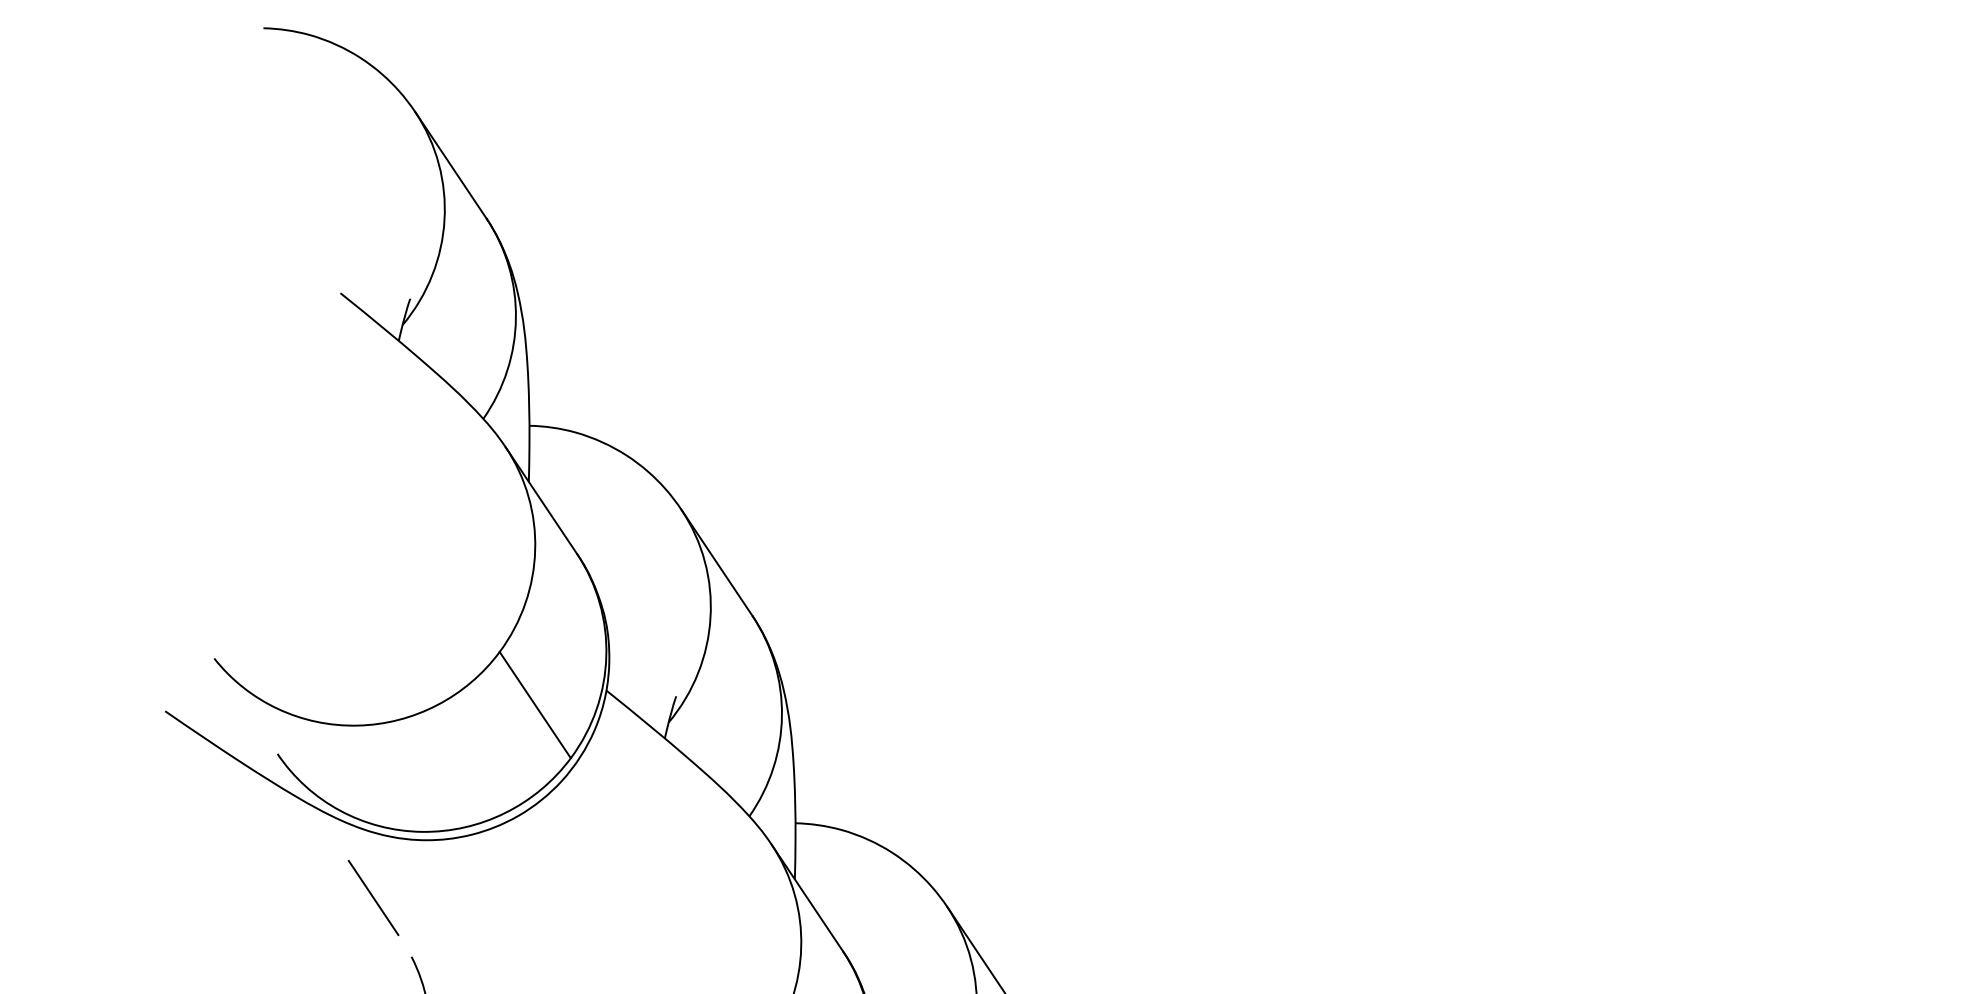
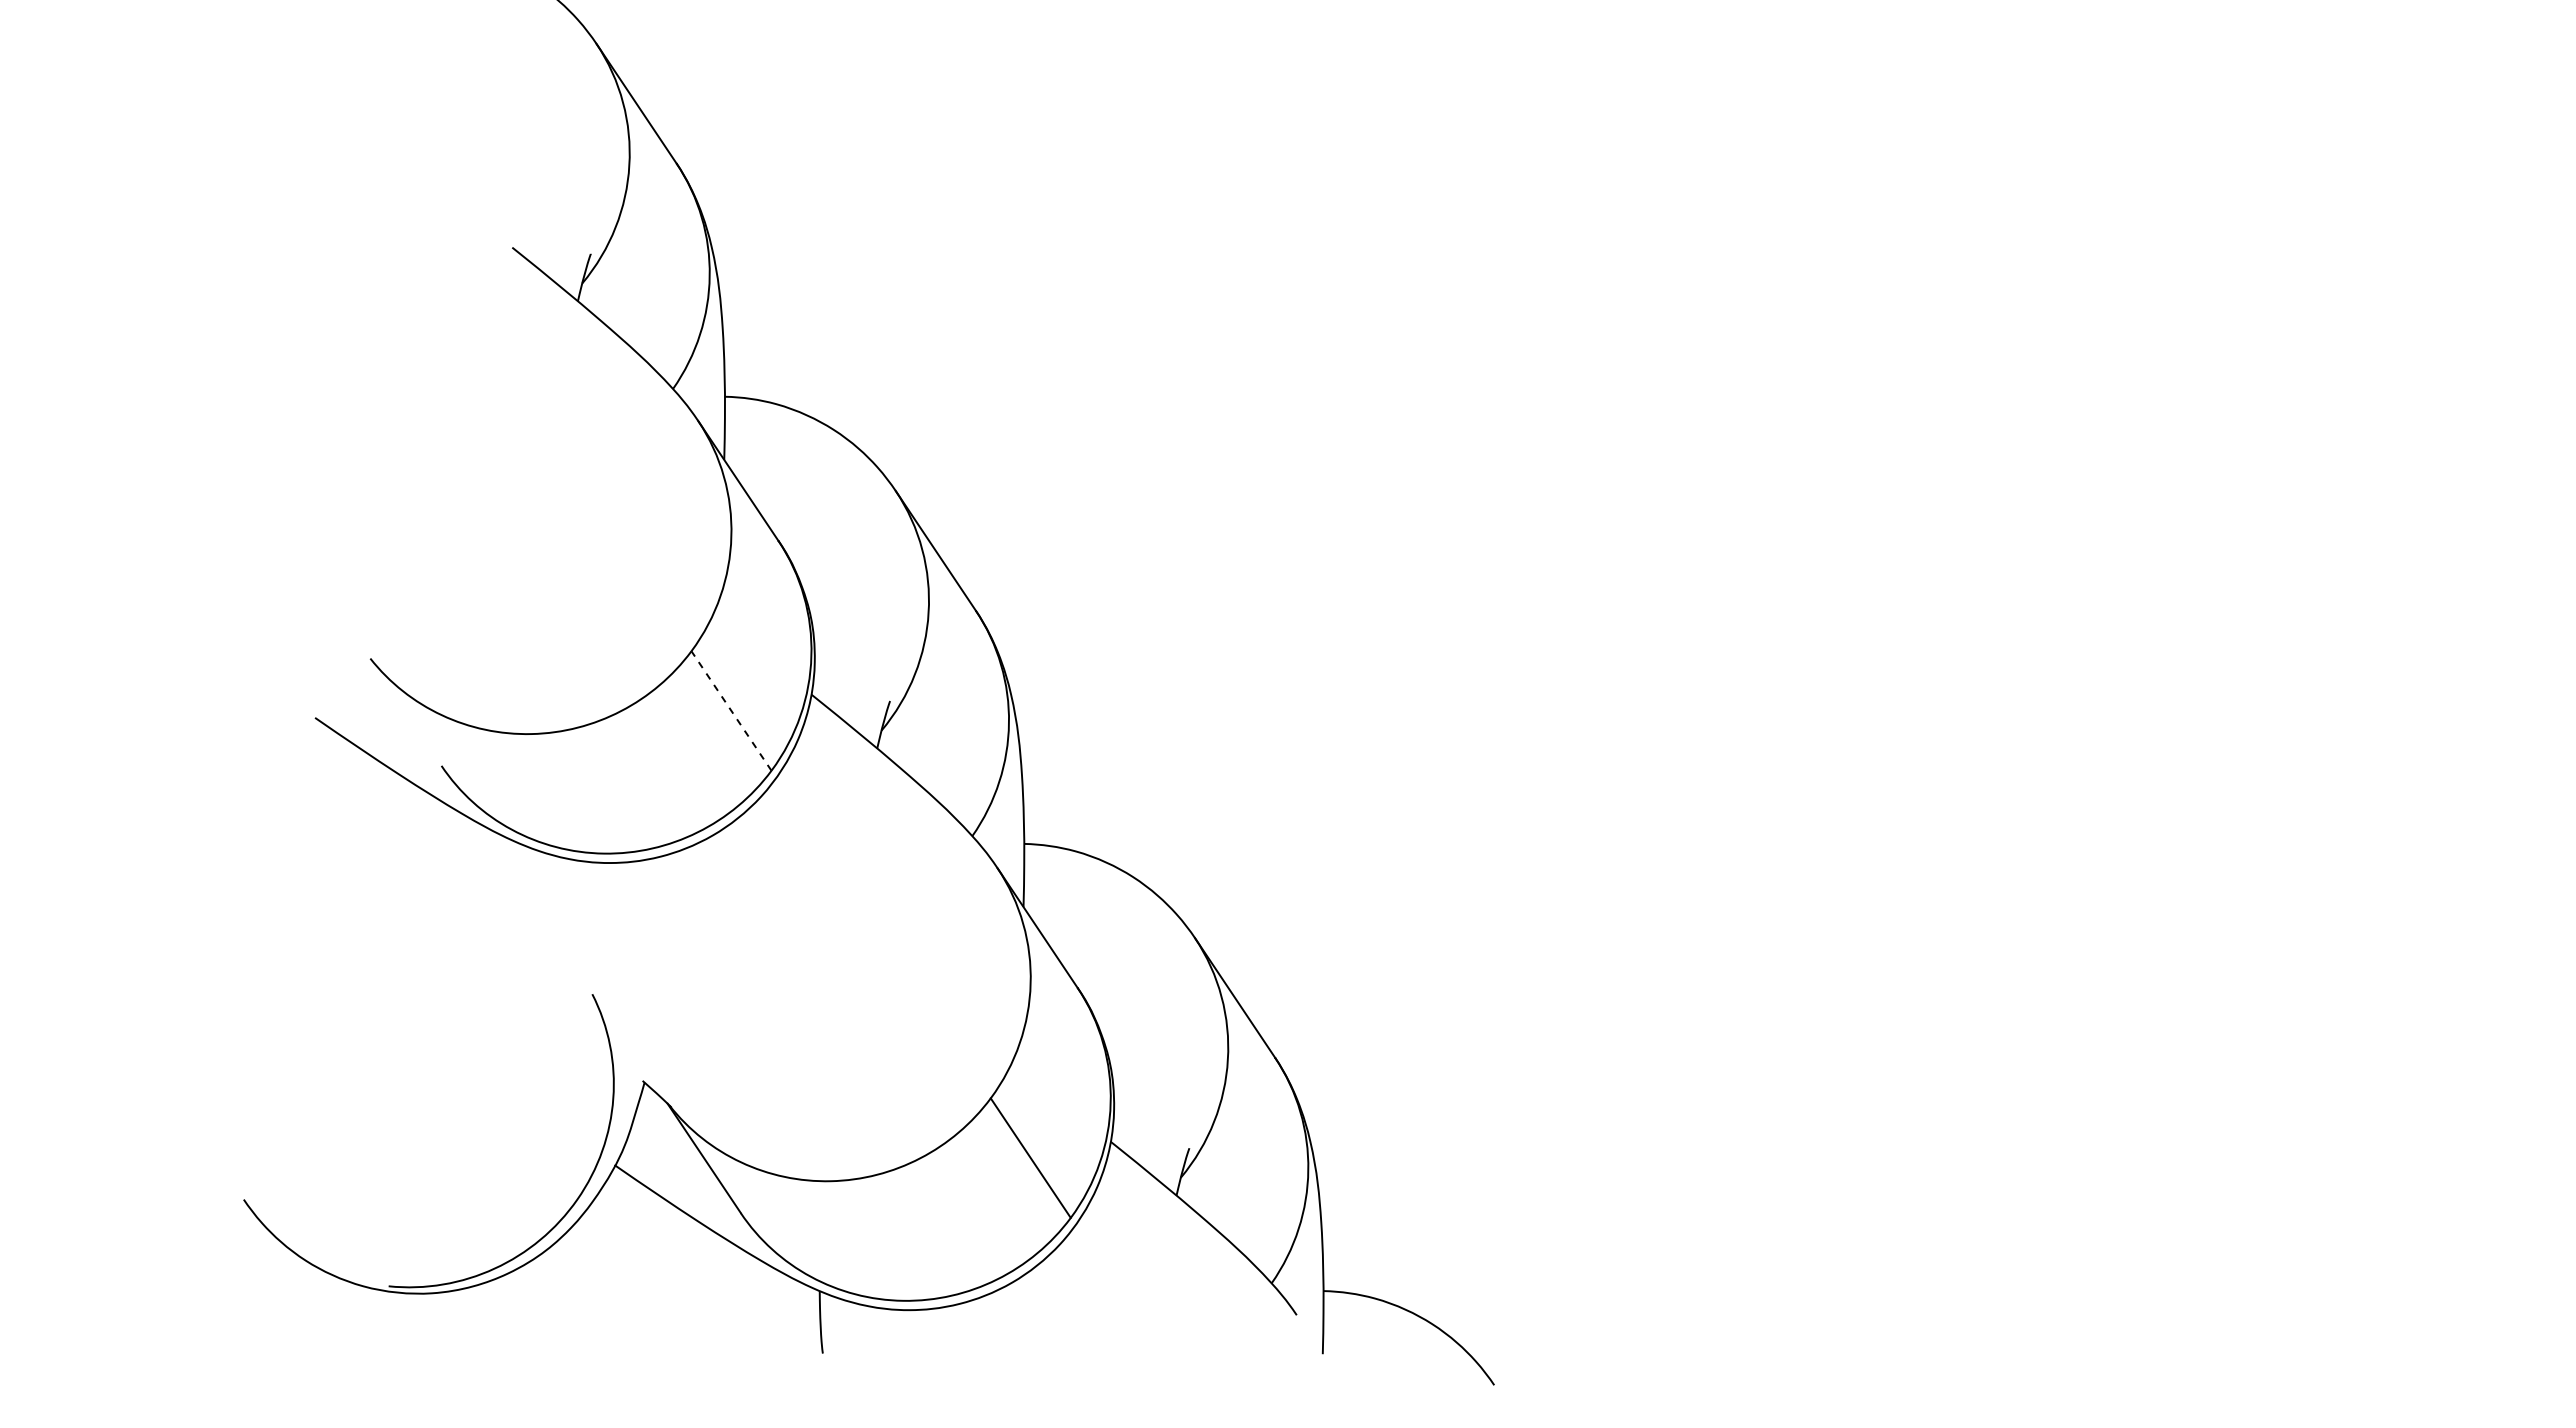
line: (535, 705) -> (731, 711), solid -> dashed
line: (373, 897) -> (549, 927), removed

